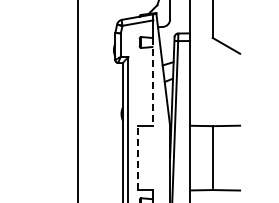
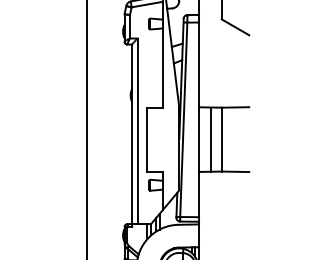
line: (153, 82) -> (162, 64), dashed -> solid
line: (138, 157) -> (147, 139), dashed -> solid
line: (201, 157) -> (210, 139), added

